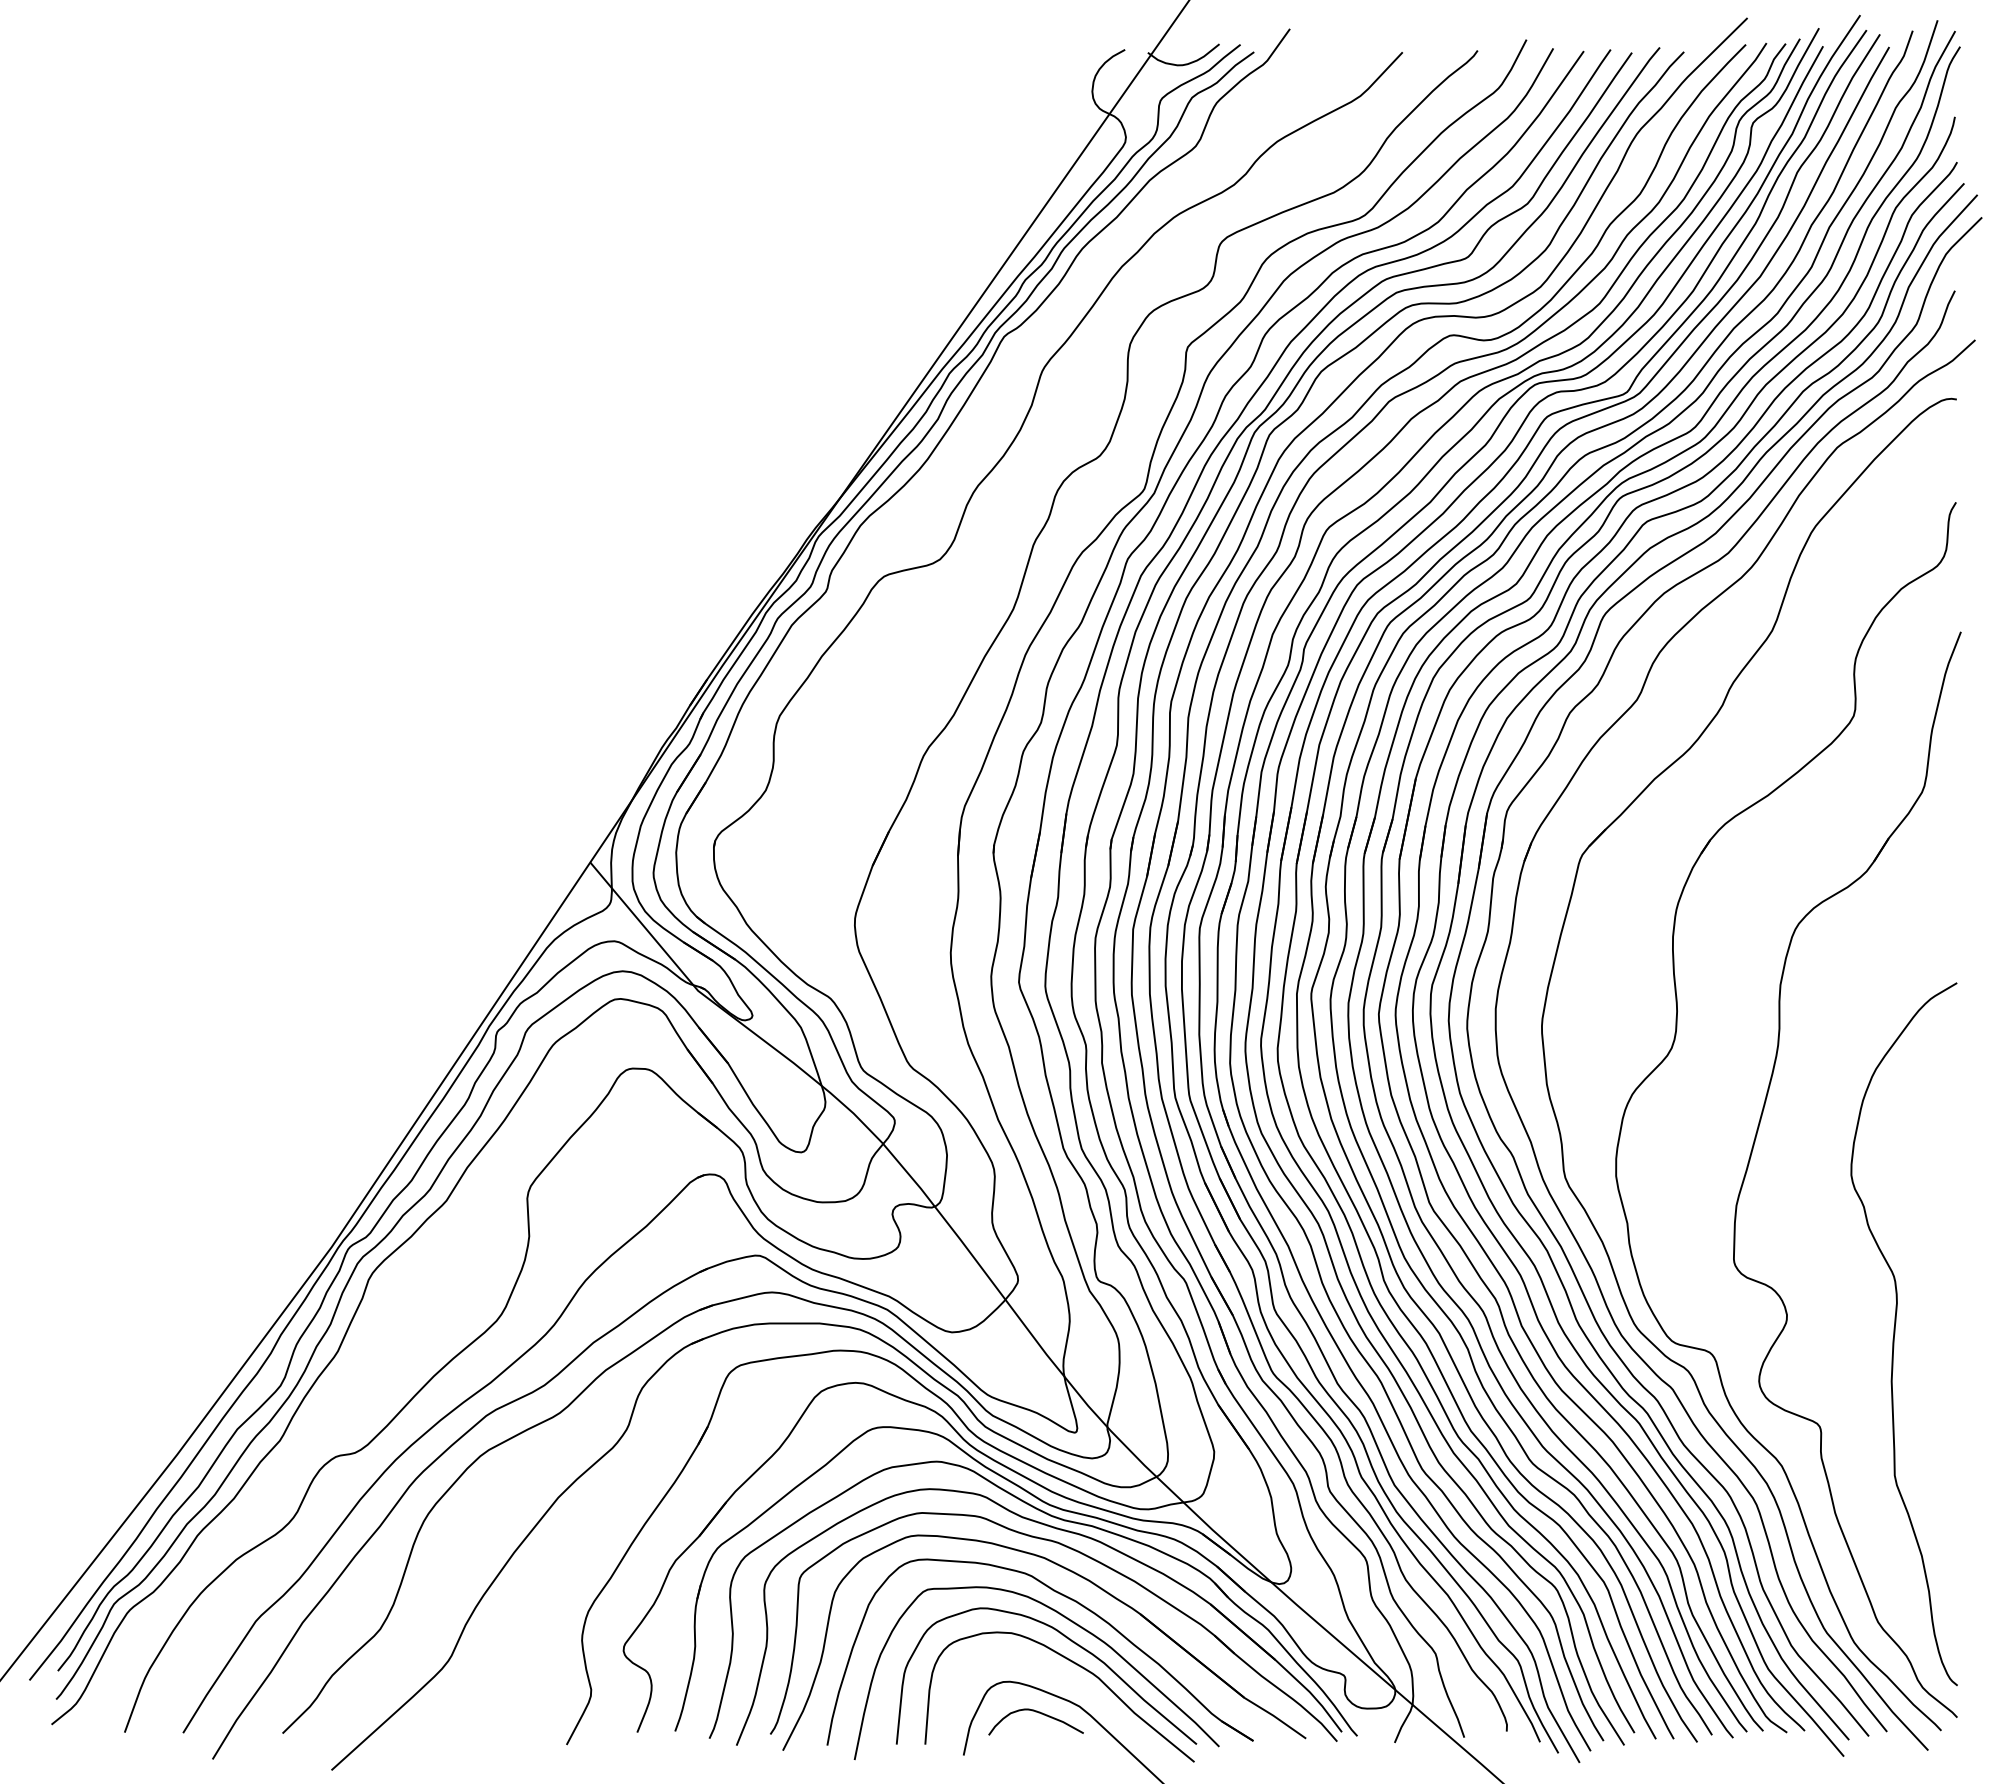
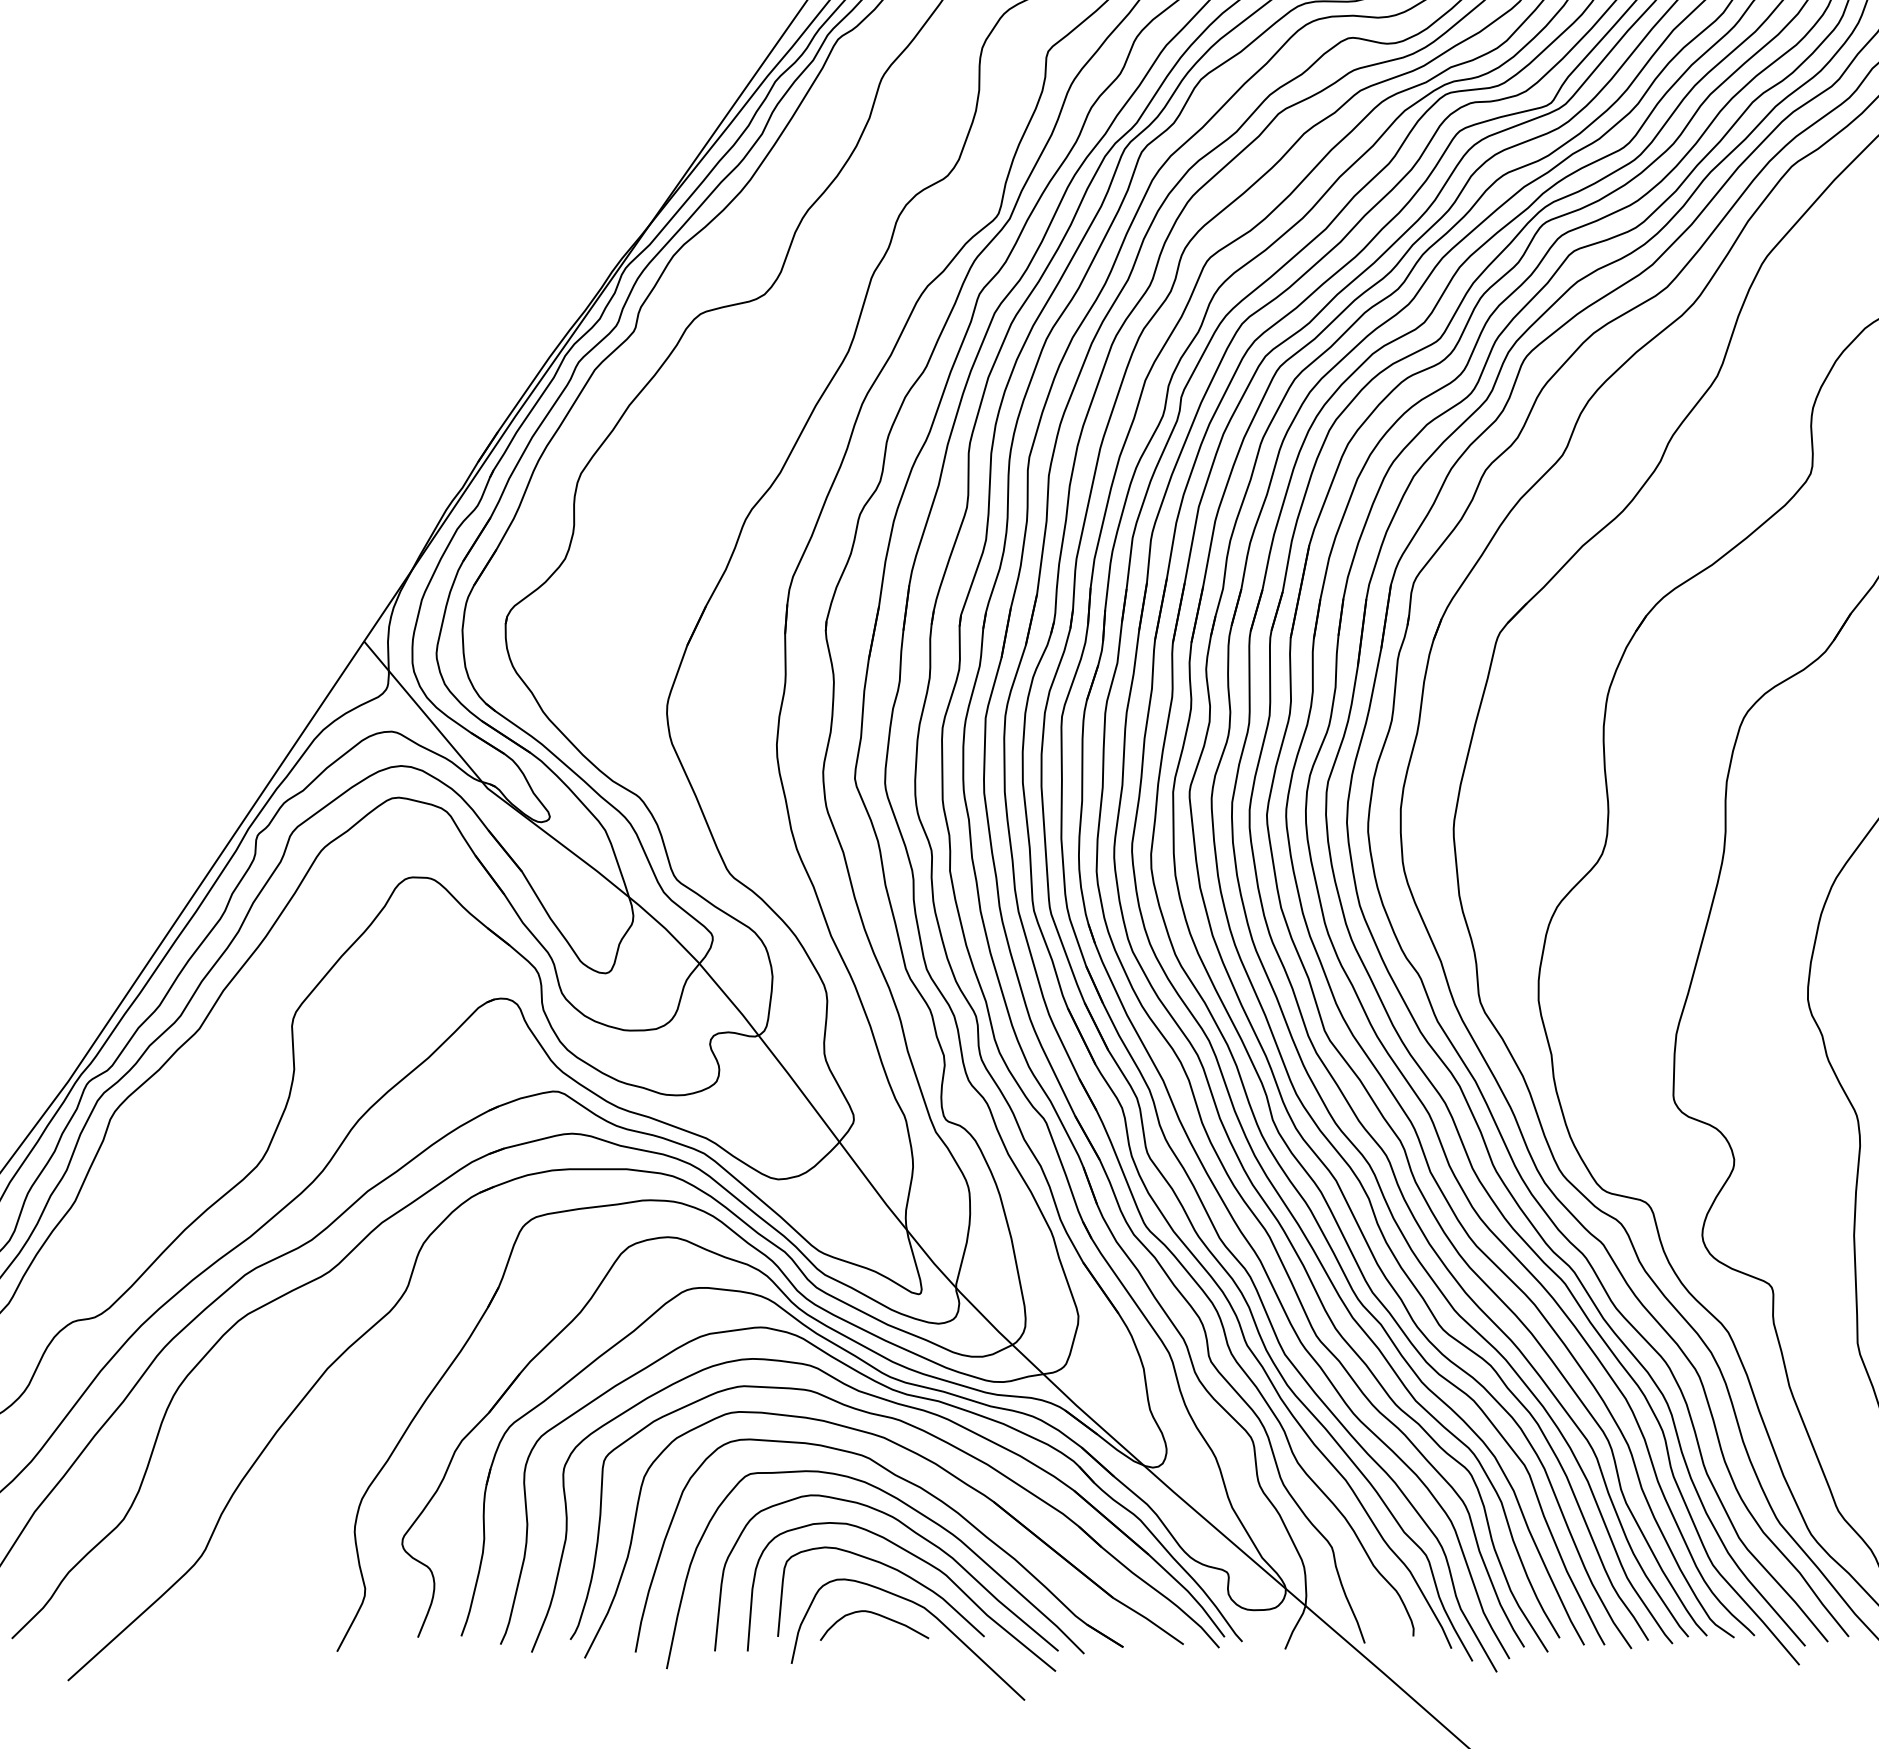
curve: (1050, 1672) -> (891, 1568), added

